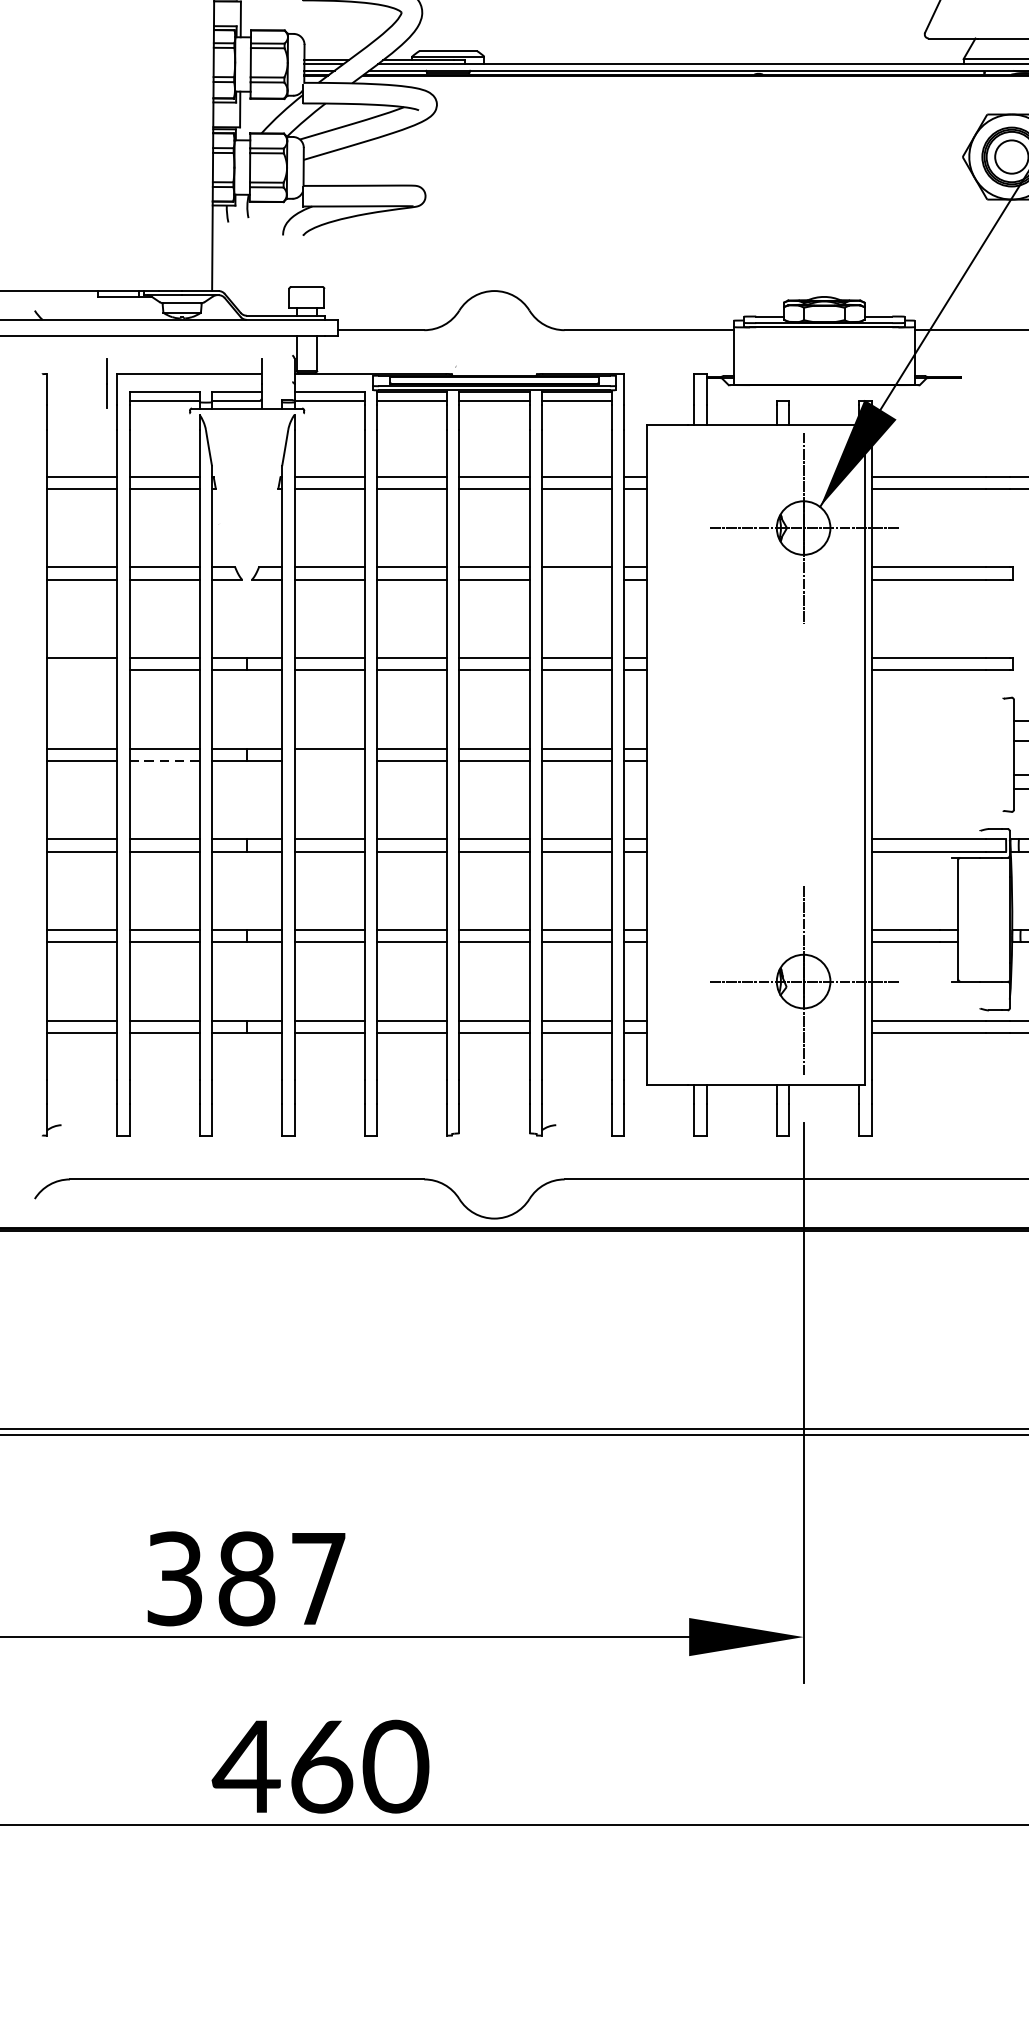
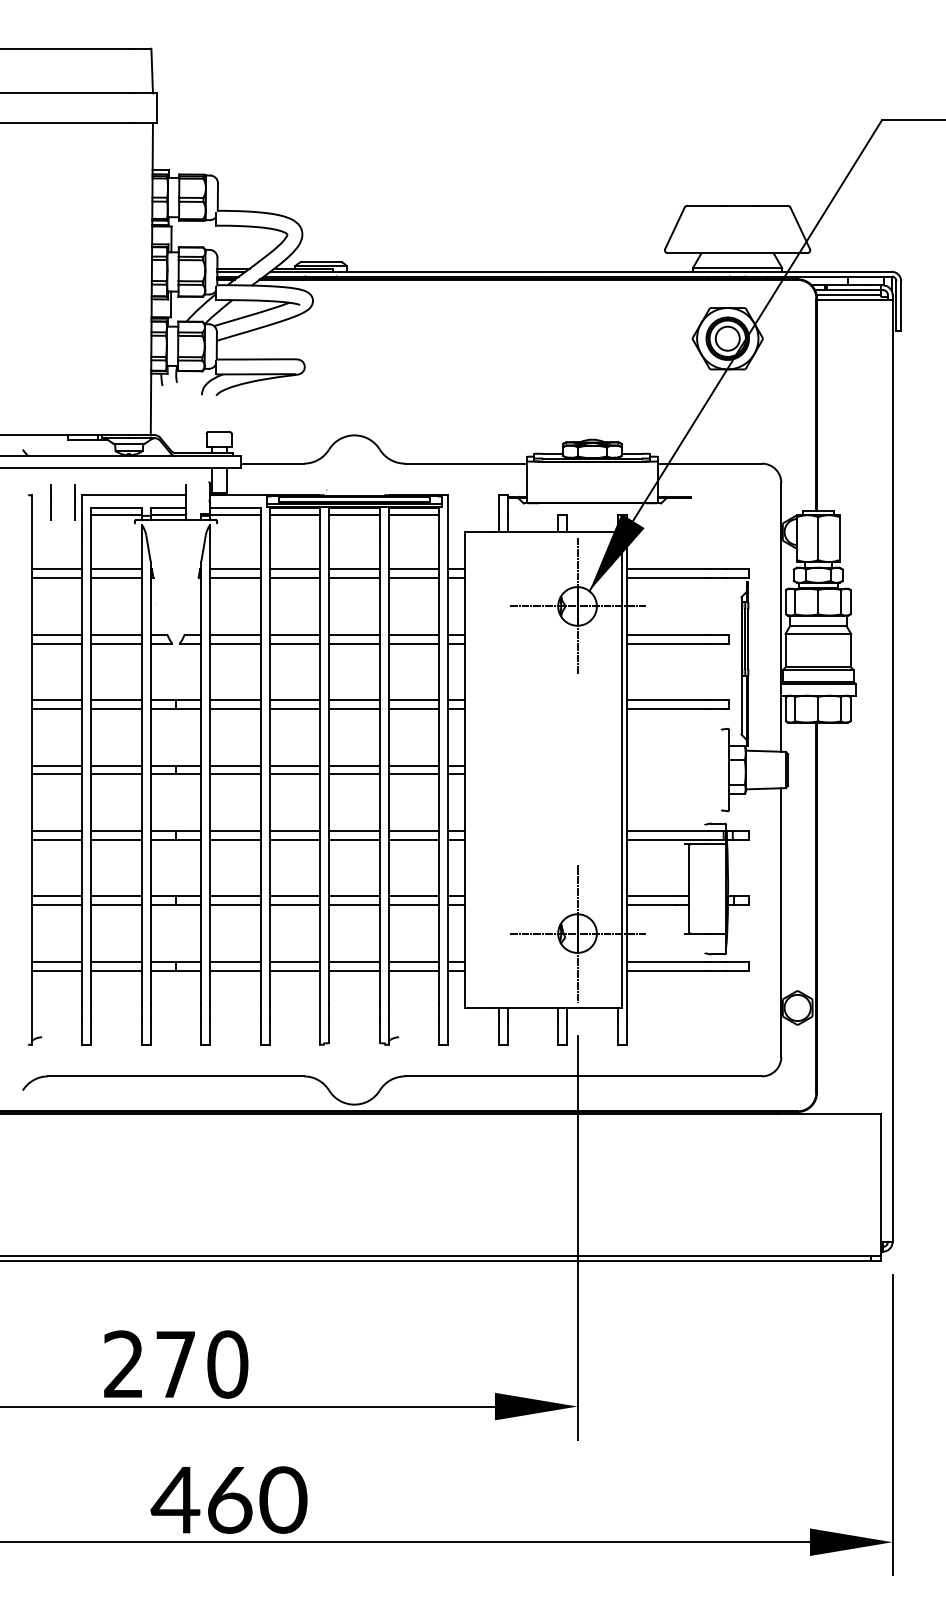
line: (73, 384) -> (50, 502), added
line: (576, 579) -> (413, 643), added
line: (81, 670) -> (56, 709), added
line: (164, 761) -> (116, 774), dashed -> solid
line: (329, 761) -> (235, 774), added
text: (247, 1578) -> (176, 1364), 387 -> 270

